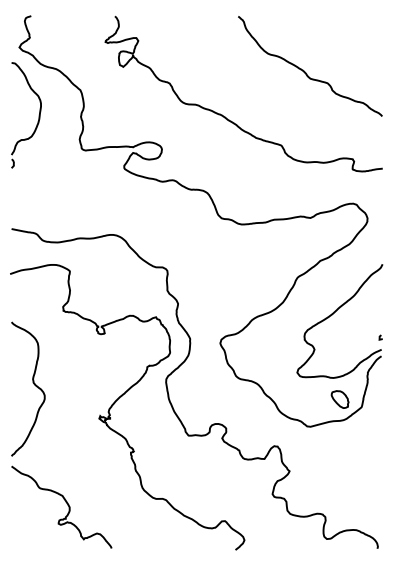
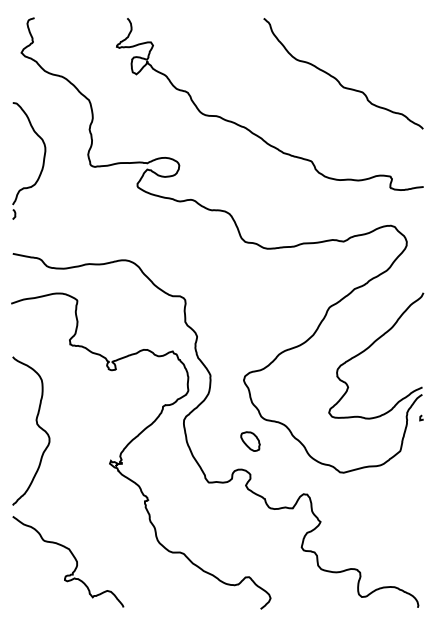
part: (38, 116) -> (42, 162), moved
line: (380, 337) -> (421, 417), moved
part: (340, 399) -> (250, 441), moved

